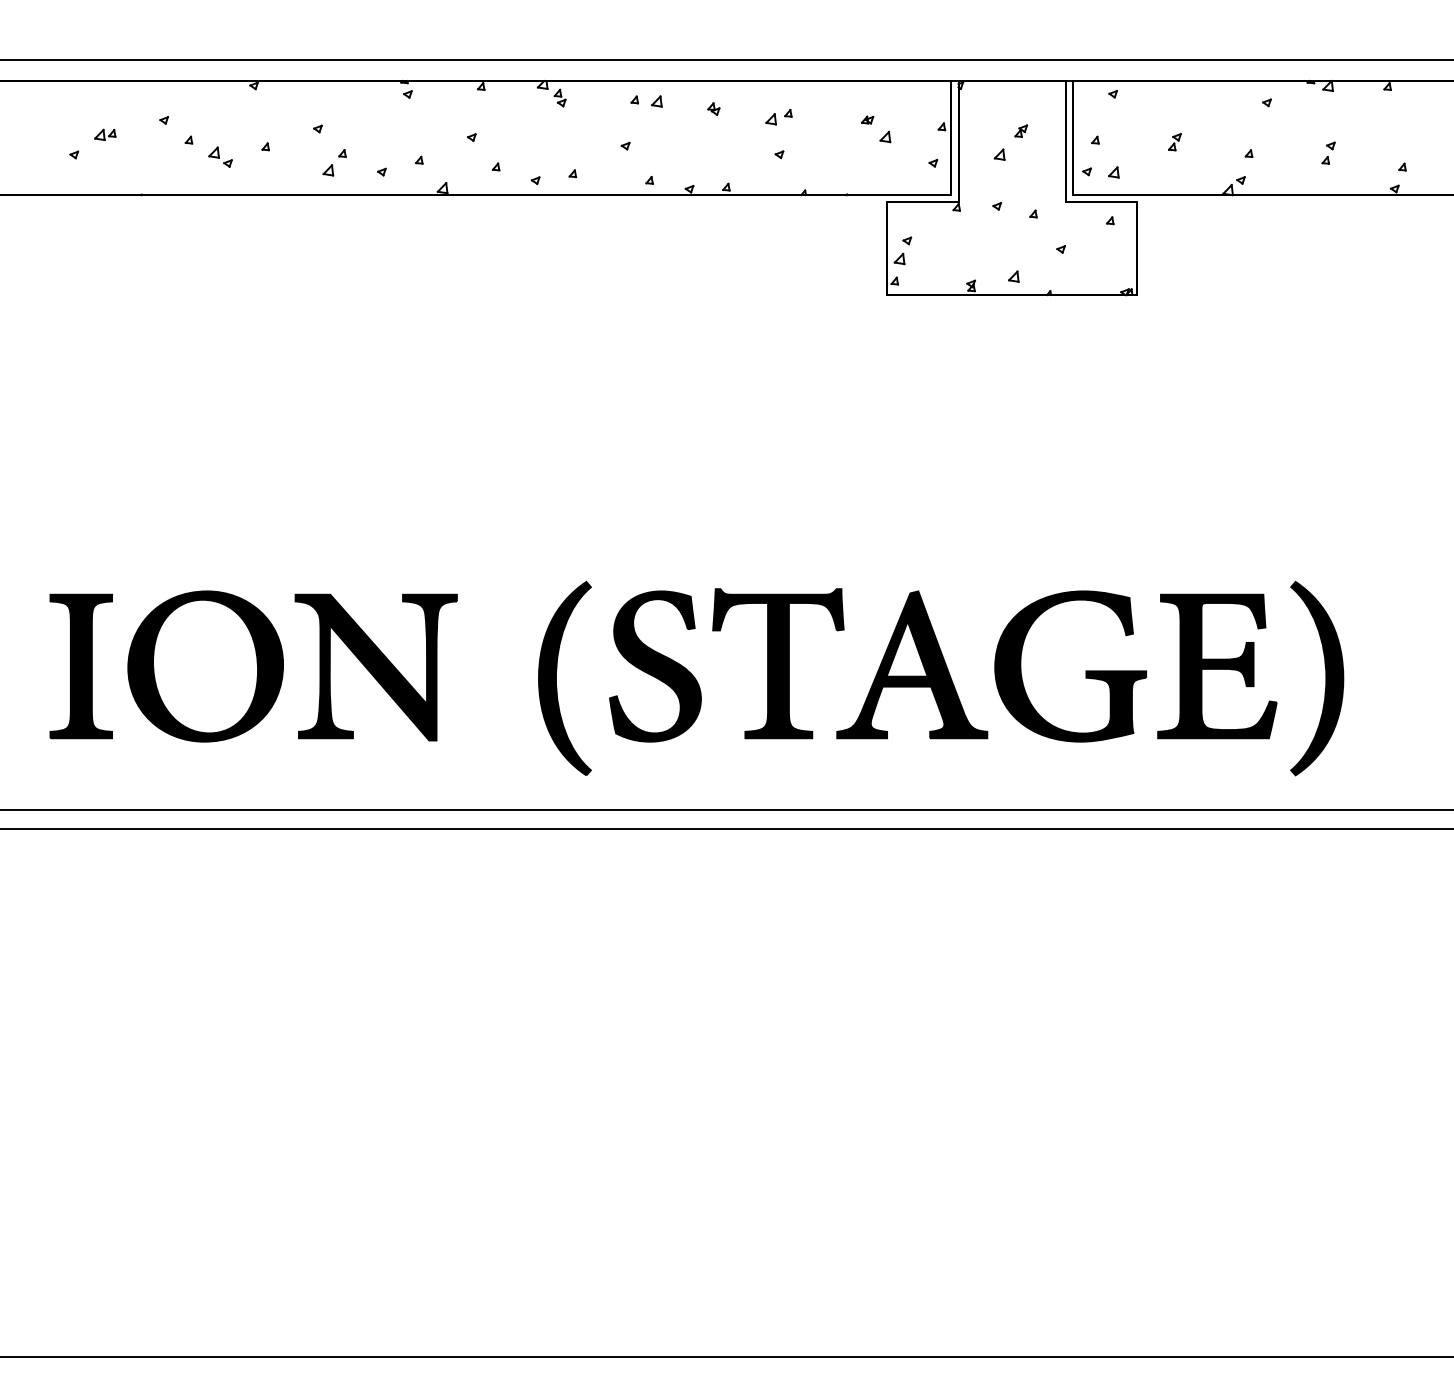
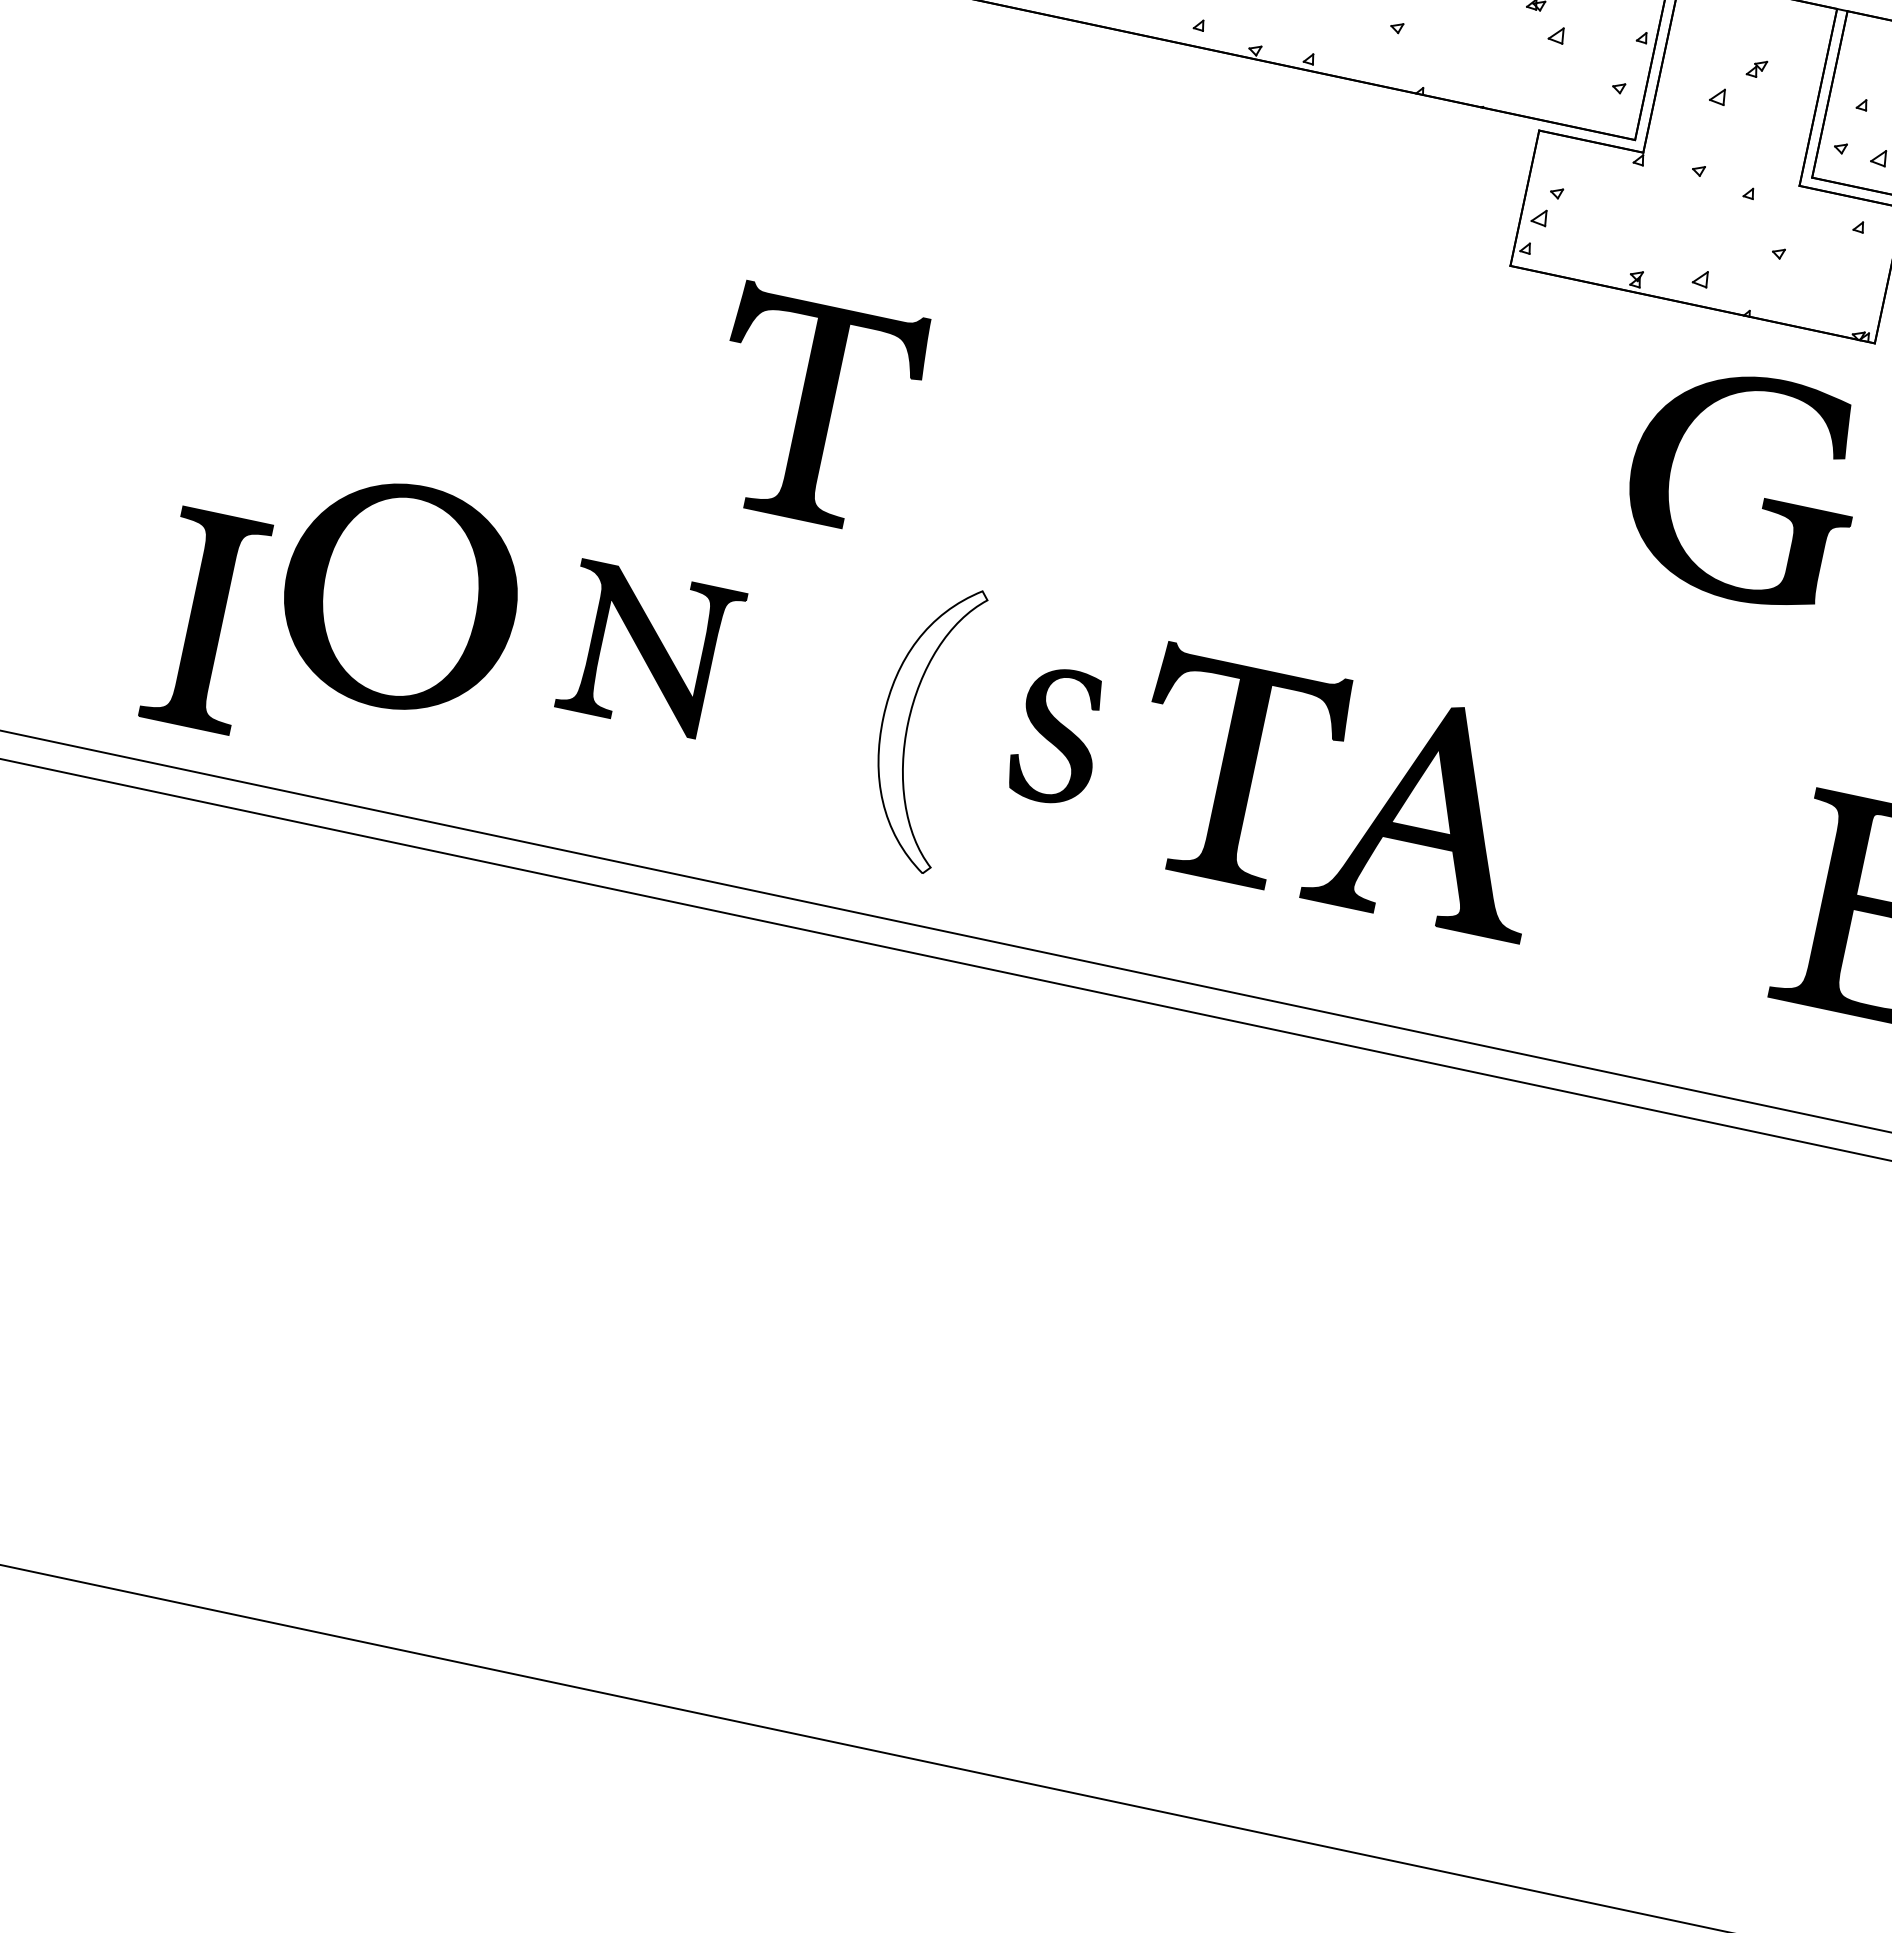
part: (451, 485) -> (815, 408), added
part: (80, 666) -> (204, 620), moved
part: (655, 666) -> (1057, 736), size x0.6
part: (375, 667) -> (648, 650), size x0.7
part: (1085, 670) -> (1763, 497), moved
fill: (564, 678) -> (920, 725), removed

